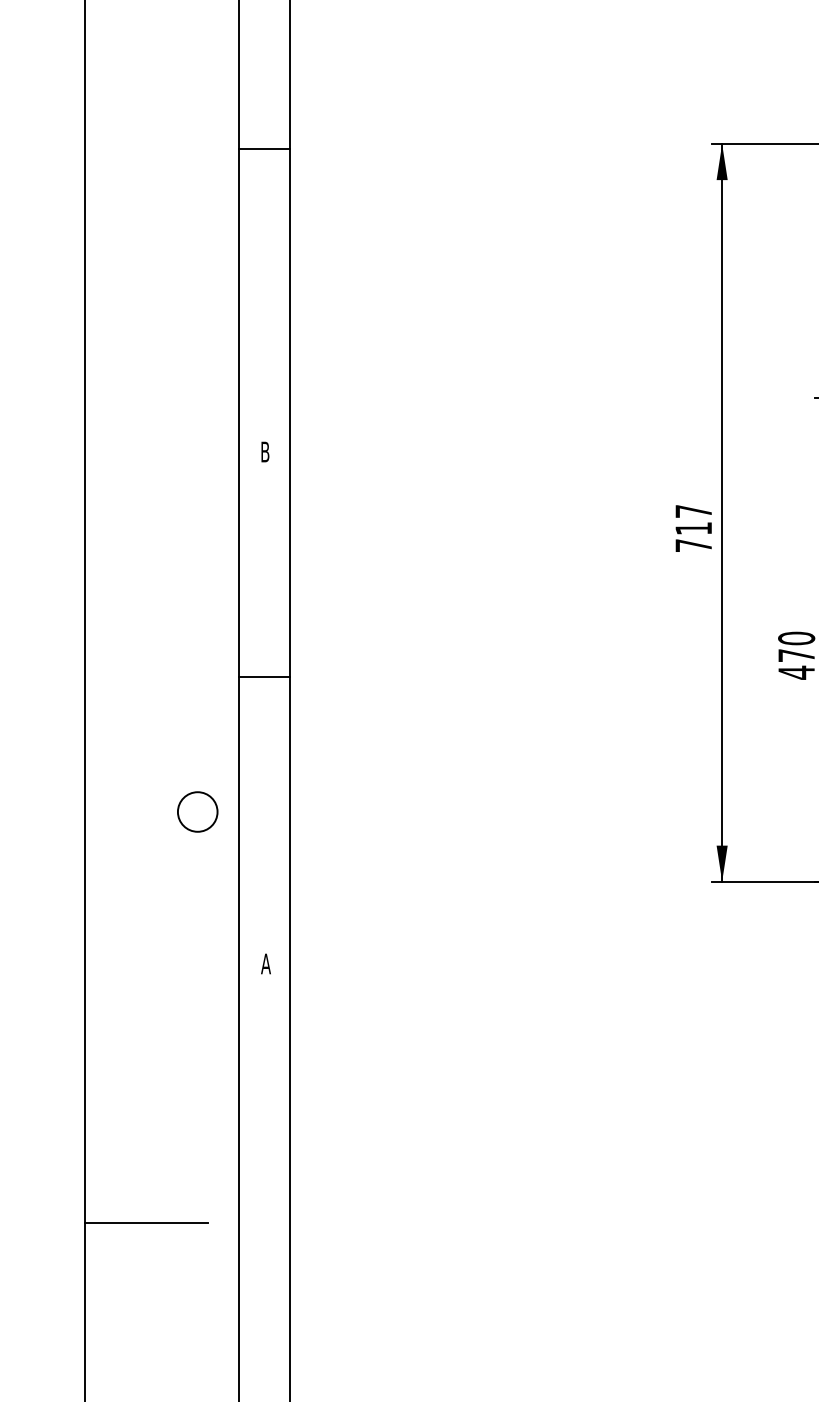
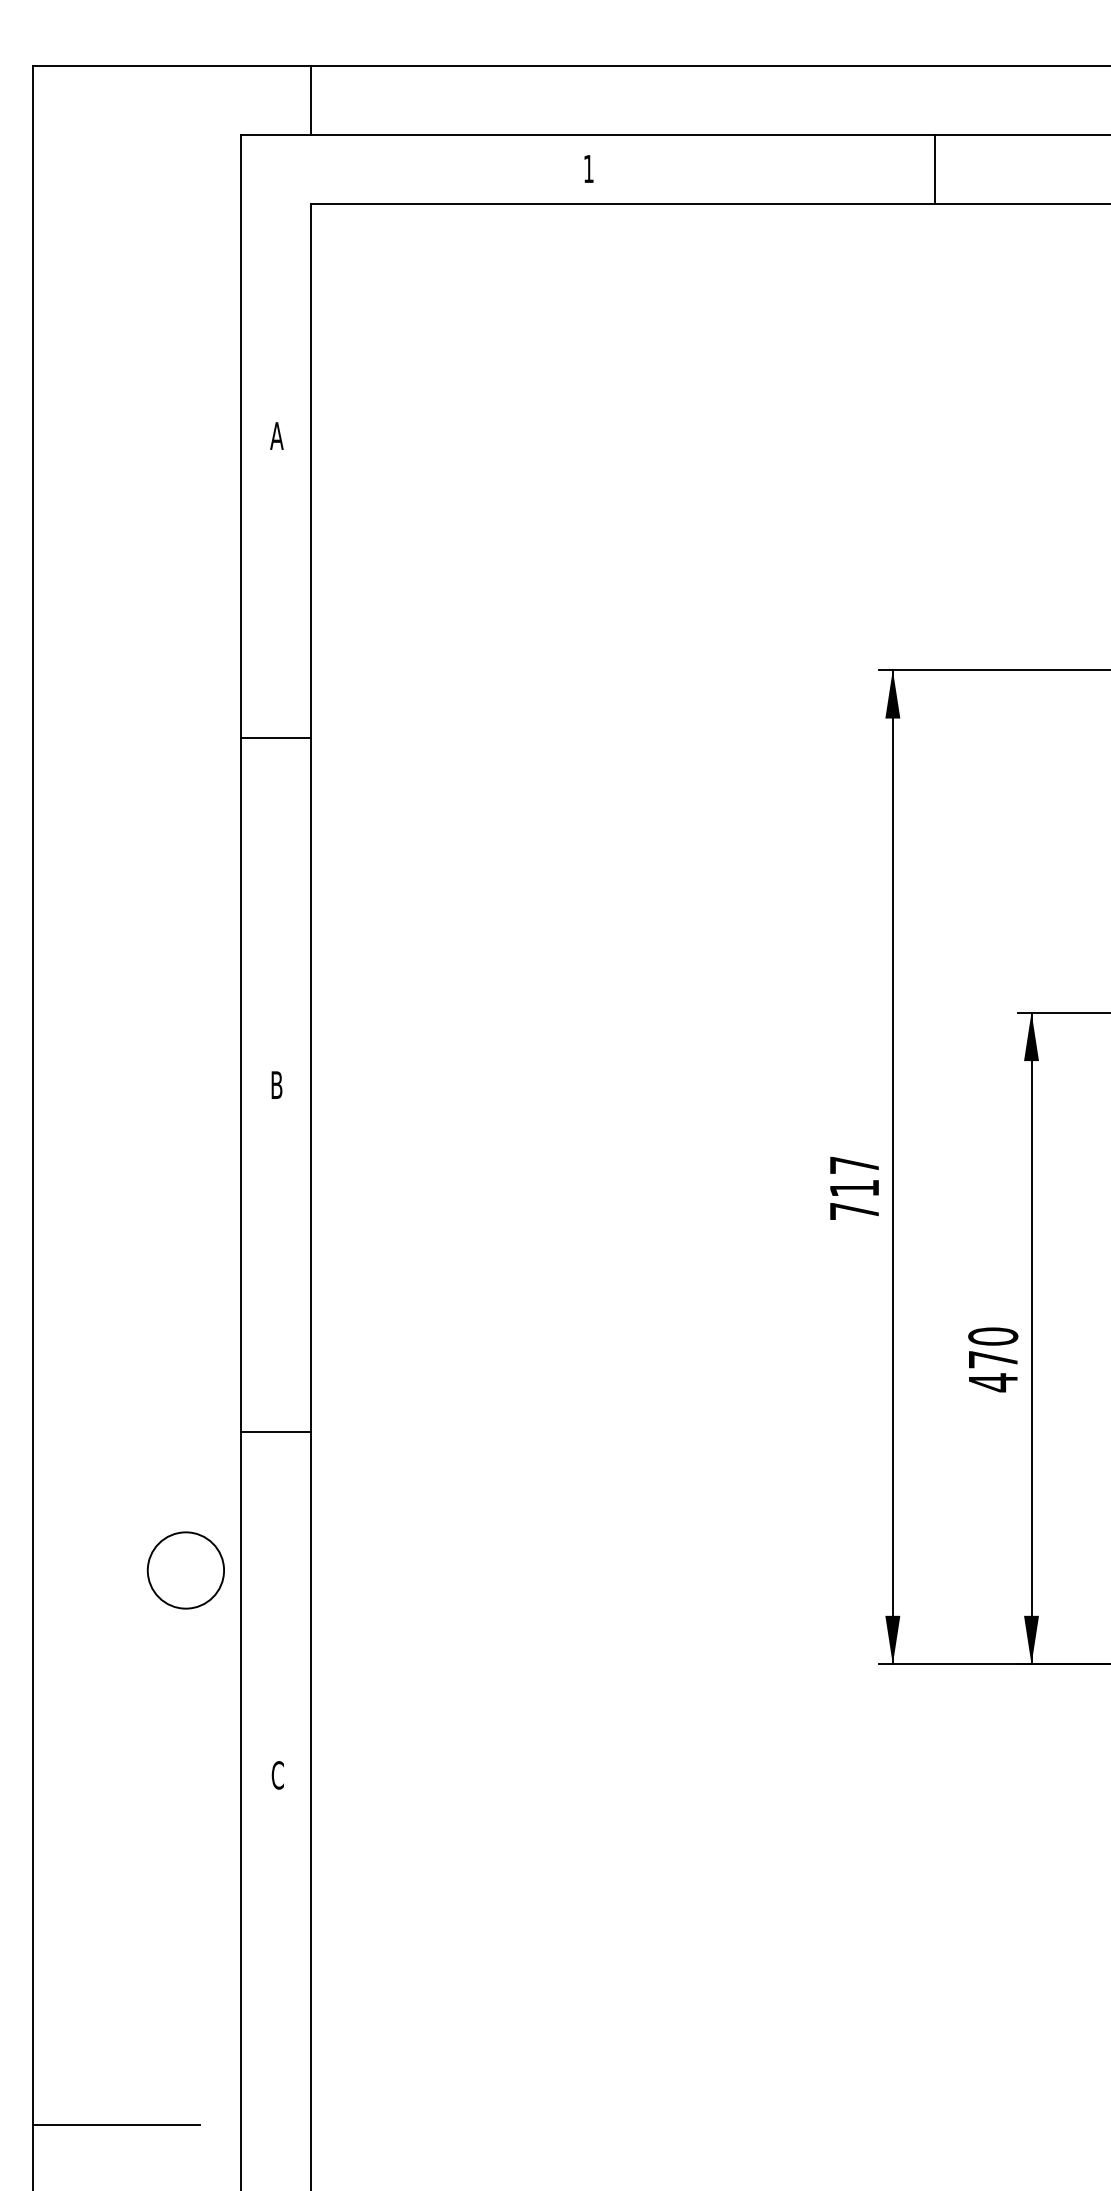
line: (264, 148) -> (275, 738), moved
line: (264, 676) -> (275, 1431), moved
circle: (197, 812) -> (185, 1570), size x1.43
text: (265, 964) -> (277, 1775), A -> C

